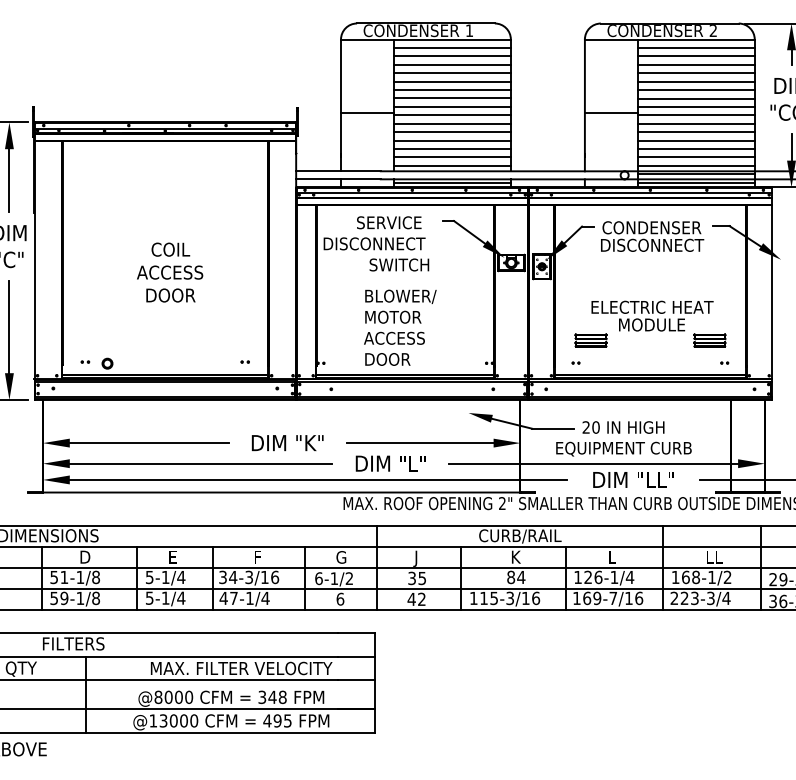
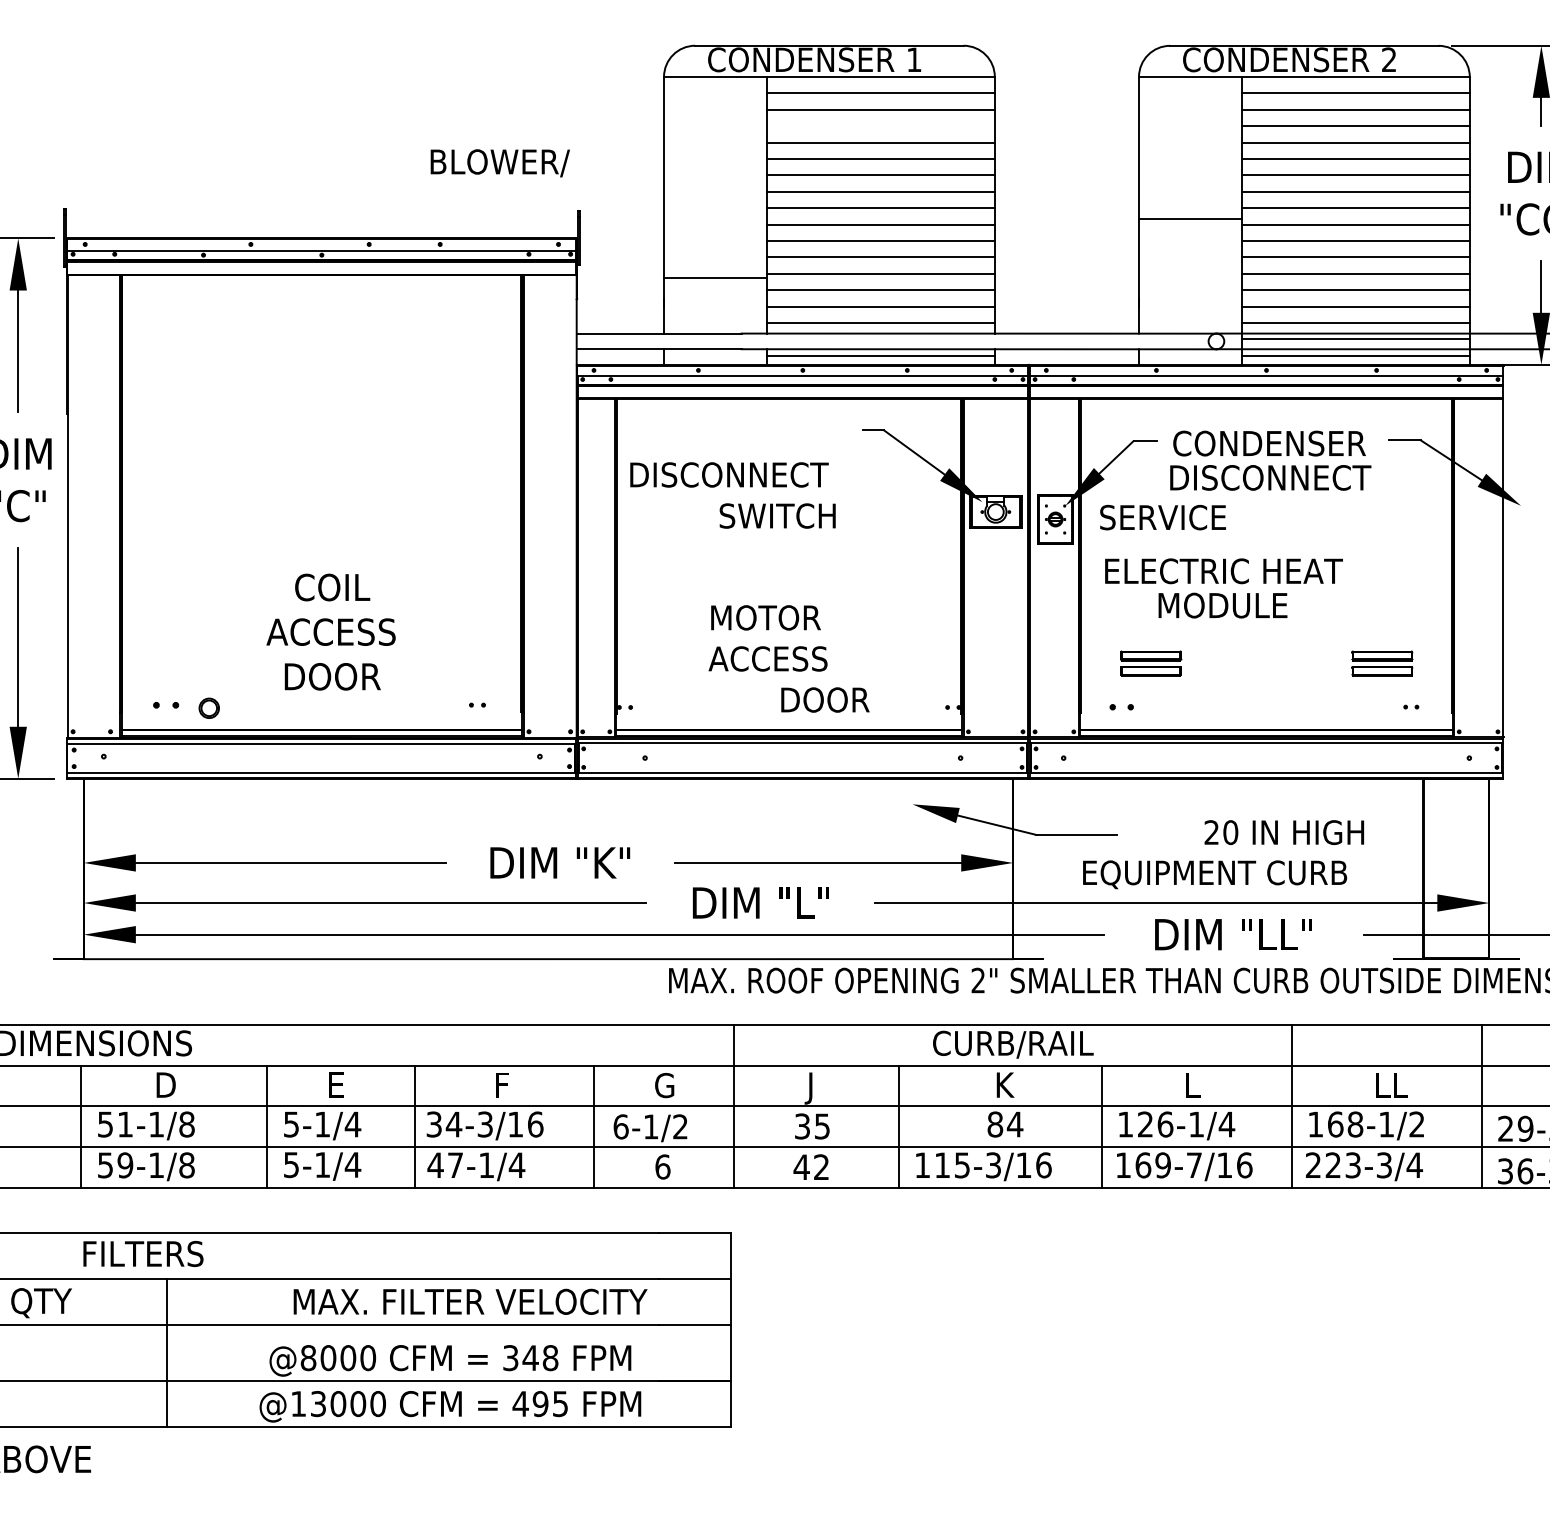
line: (451, 64) -> (879, 125), removed
line: (367, 112) -> (715, 277), moved
text: (389, 222) -> (1163, 517), moved
text: (170, 272) -> (331, 631), moved
text: (400, 296) -> (499, 162), moved
text: (652, 315) -> (1223, 587), moved
text: (387, 359) -> (824, 700), moved
part: (85, 361) -> (166, 703), size x1.6
part: (575, 362) -> (1120, 705), size x1.6
text: (623, 427) -> (1284, 832), moved

